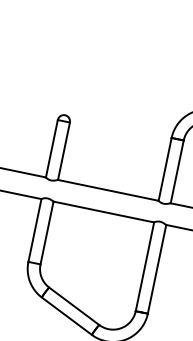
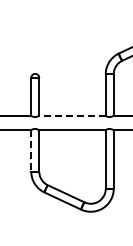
line: (108, 189) -> (72, 115), solid -> dashed
line: (35, 229) -> (31, 150), solid -> dashed

